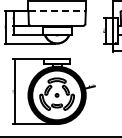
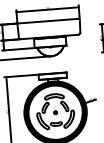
line: (57, 11) -> (49, 21), dashed -> solid

